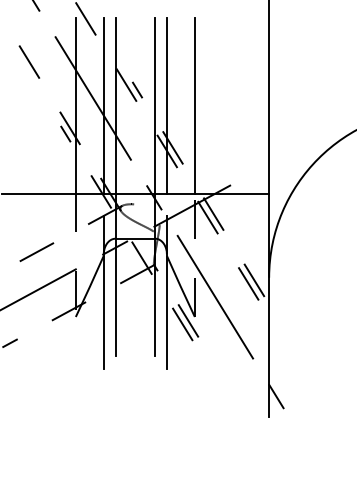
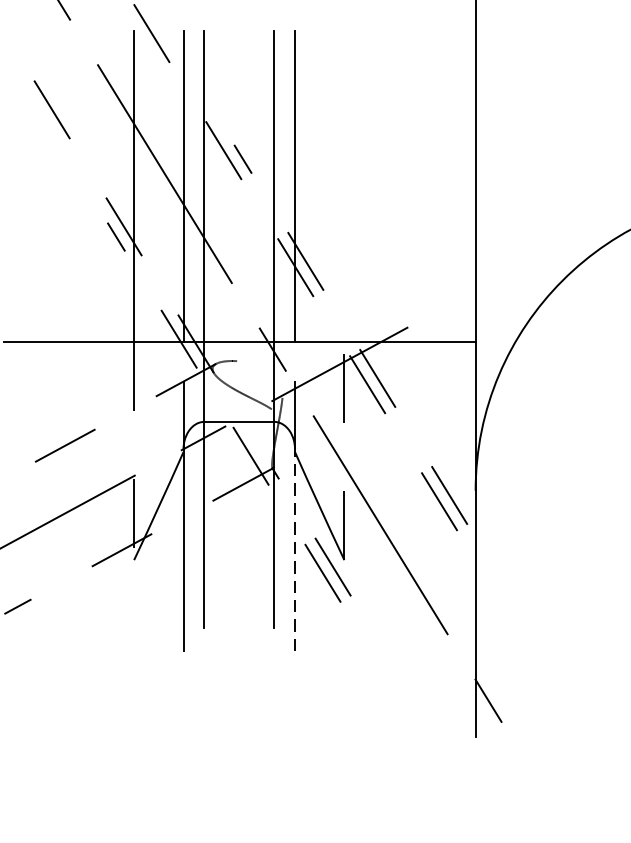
line: (194, 105) -> (343, 186), removed
line: (166, 310) -> (294, 548), solid -> dashed

